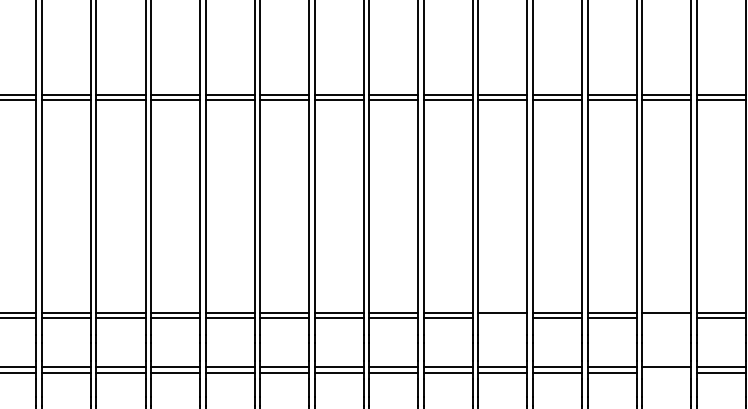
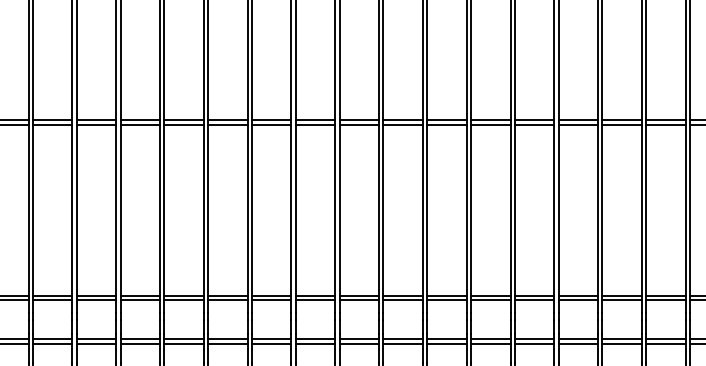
line: (502, 317) -> (490, 299), added
line: (665, 317) -> (621, 299), added
line: (665, 372) -> (621, 343), added

